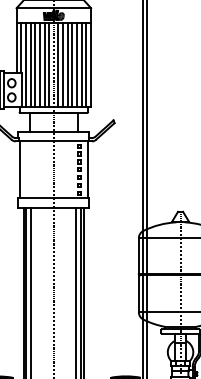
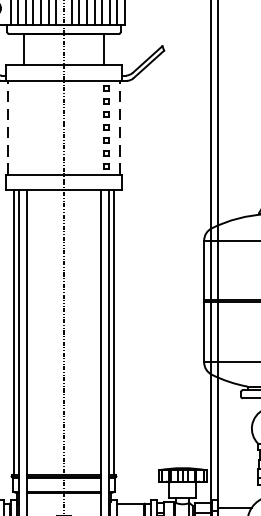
line: (19, 169) -> (7, 127), solid -> dashed
line: (88, 169) -> (121, 127), solid -> dashed

